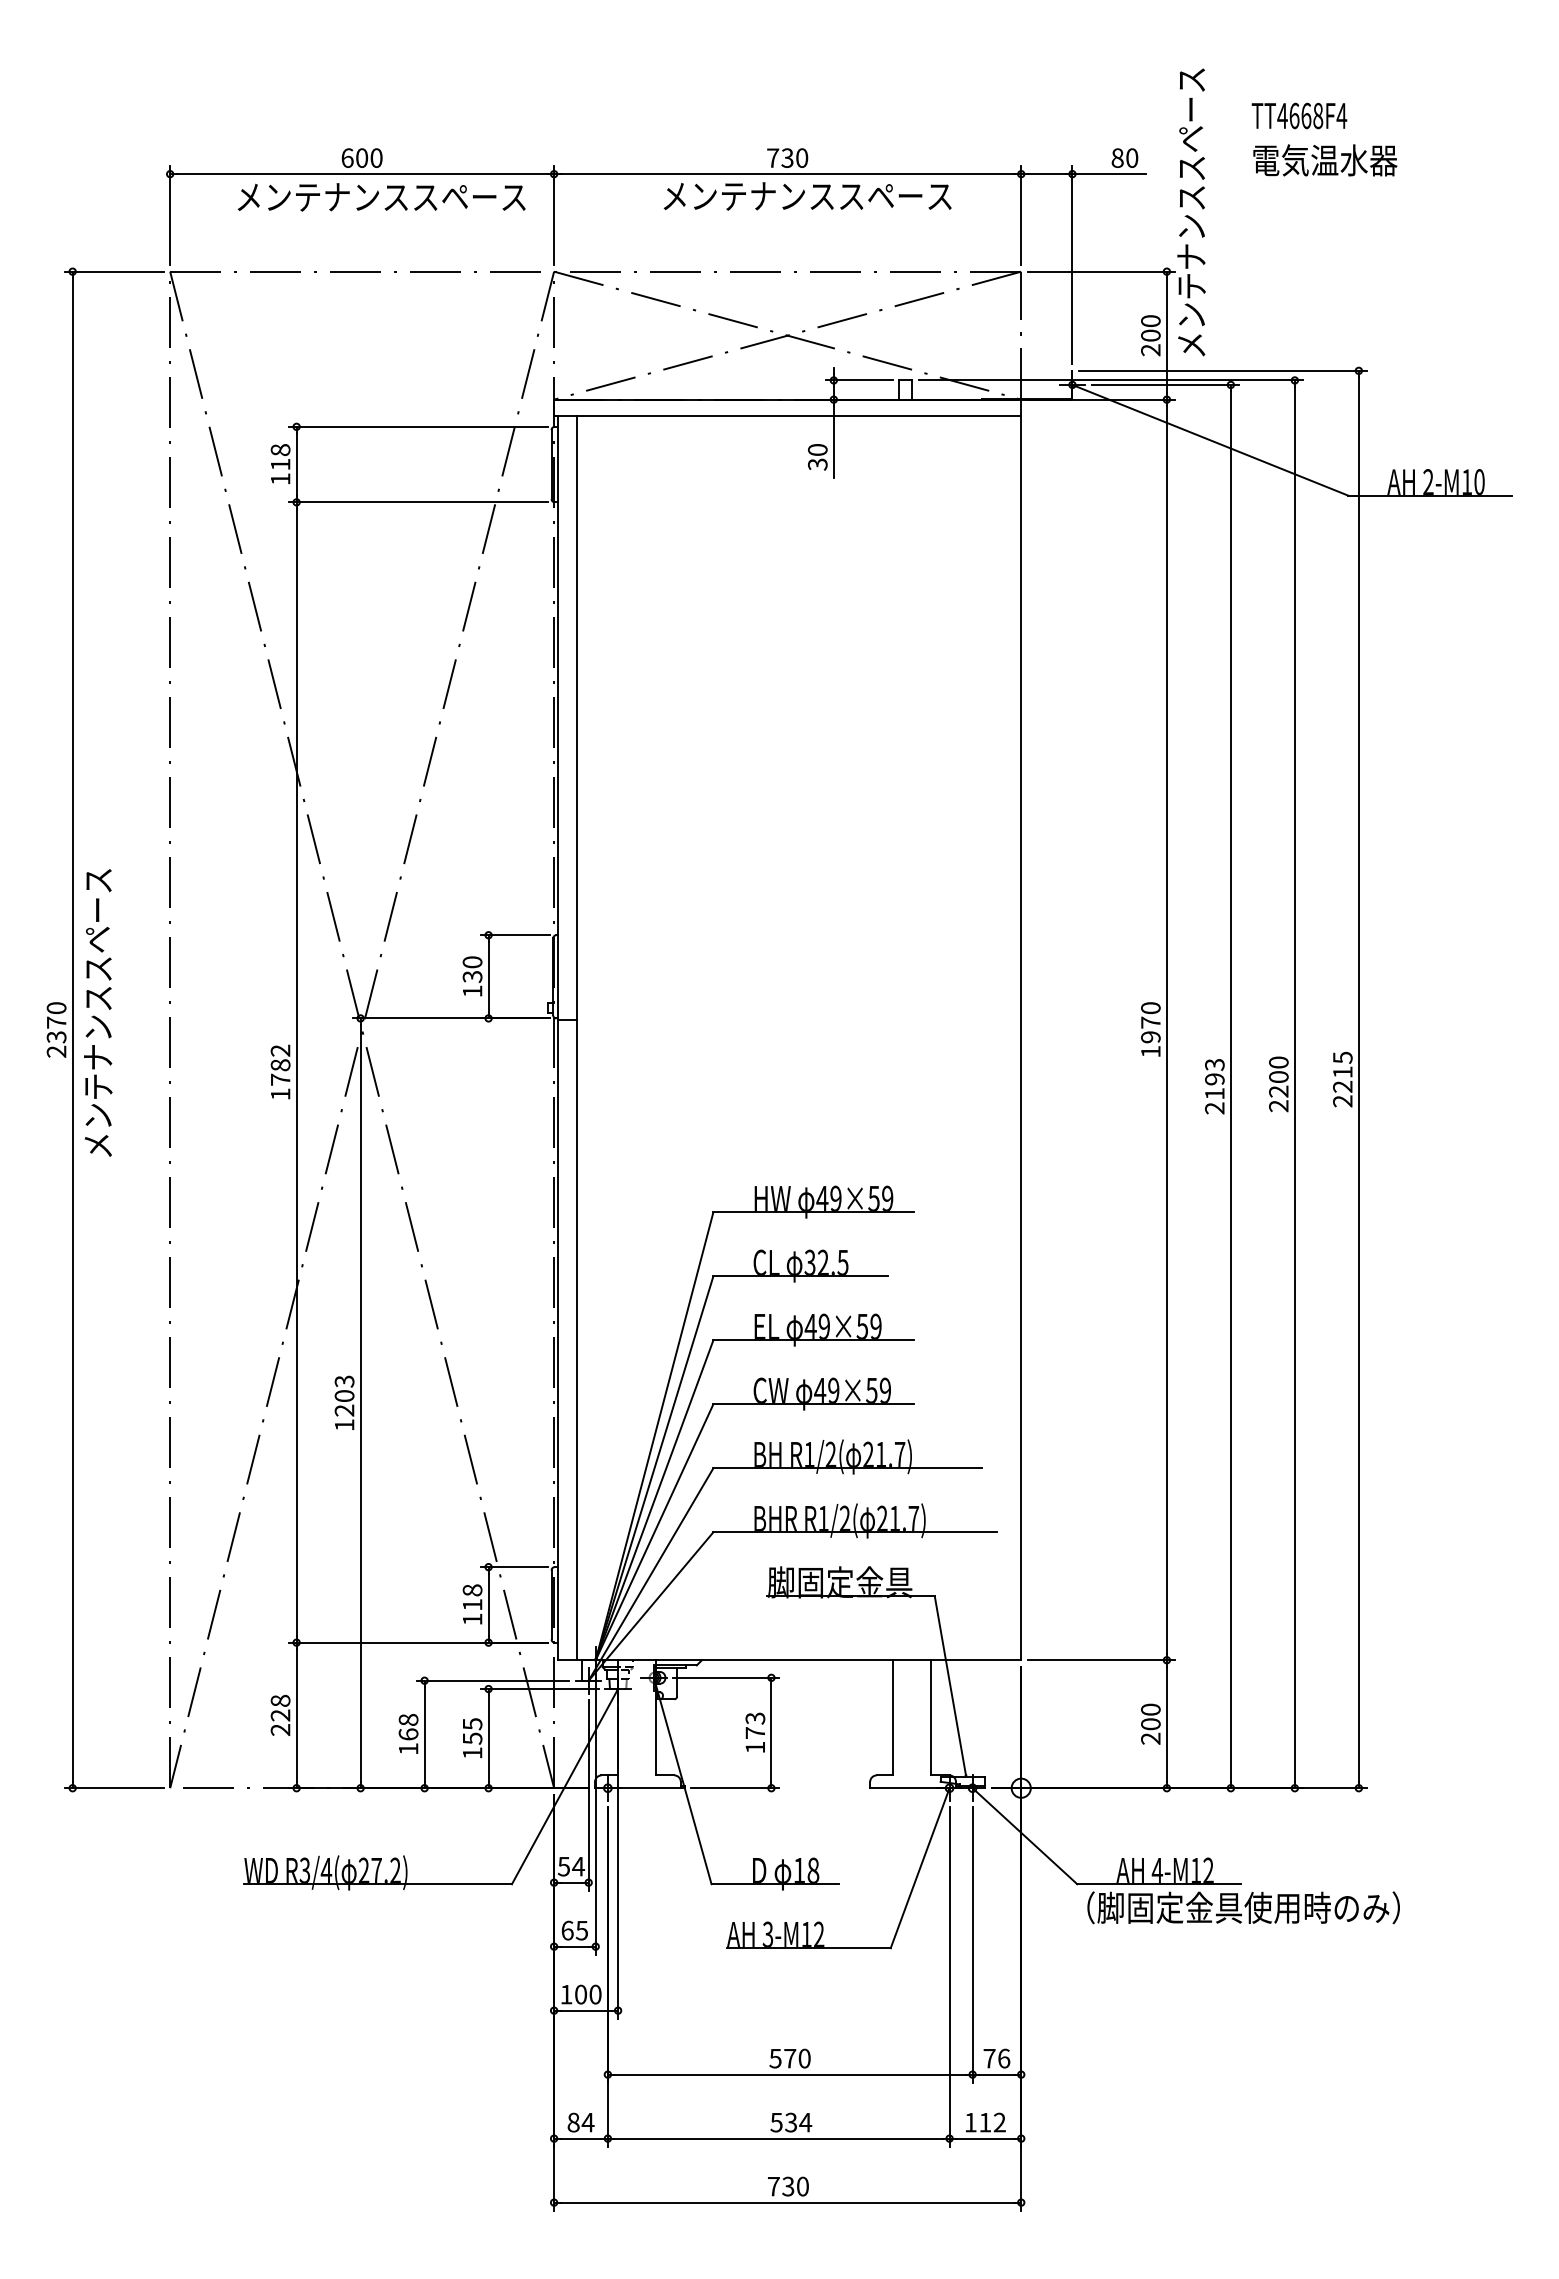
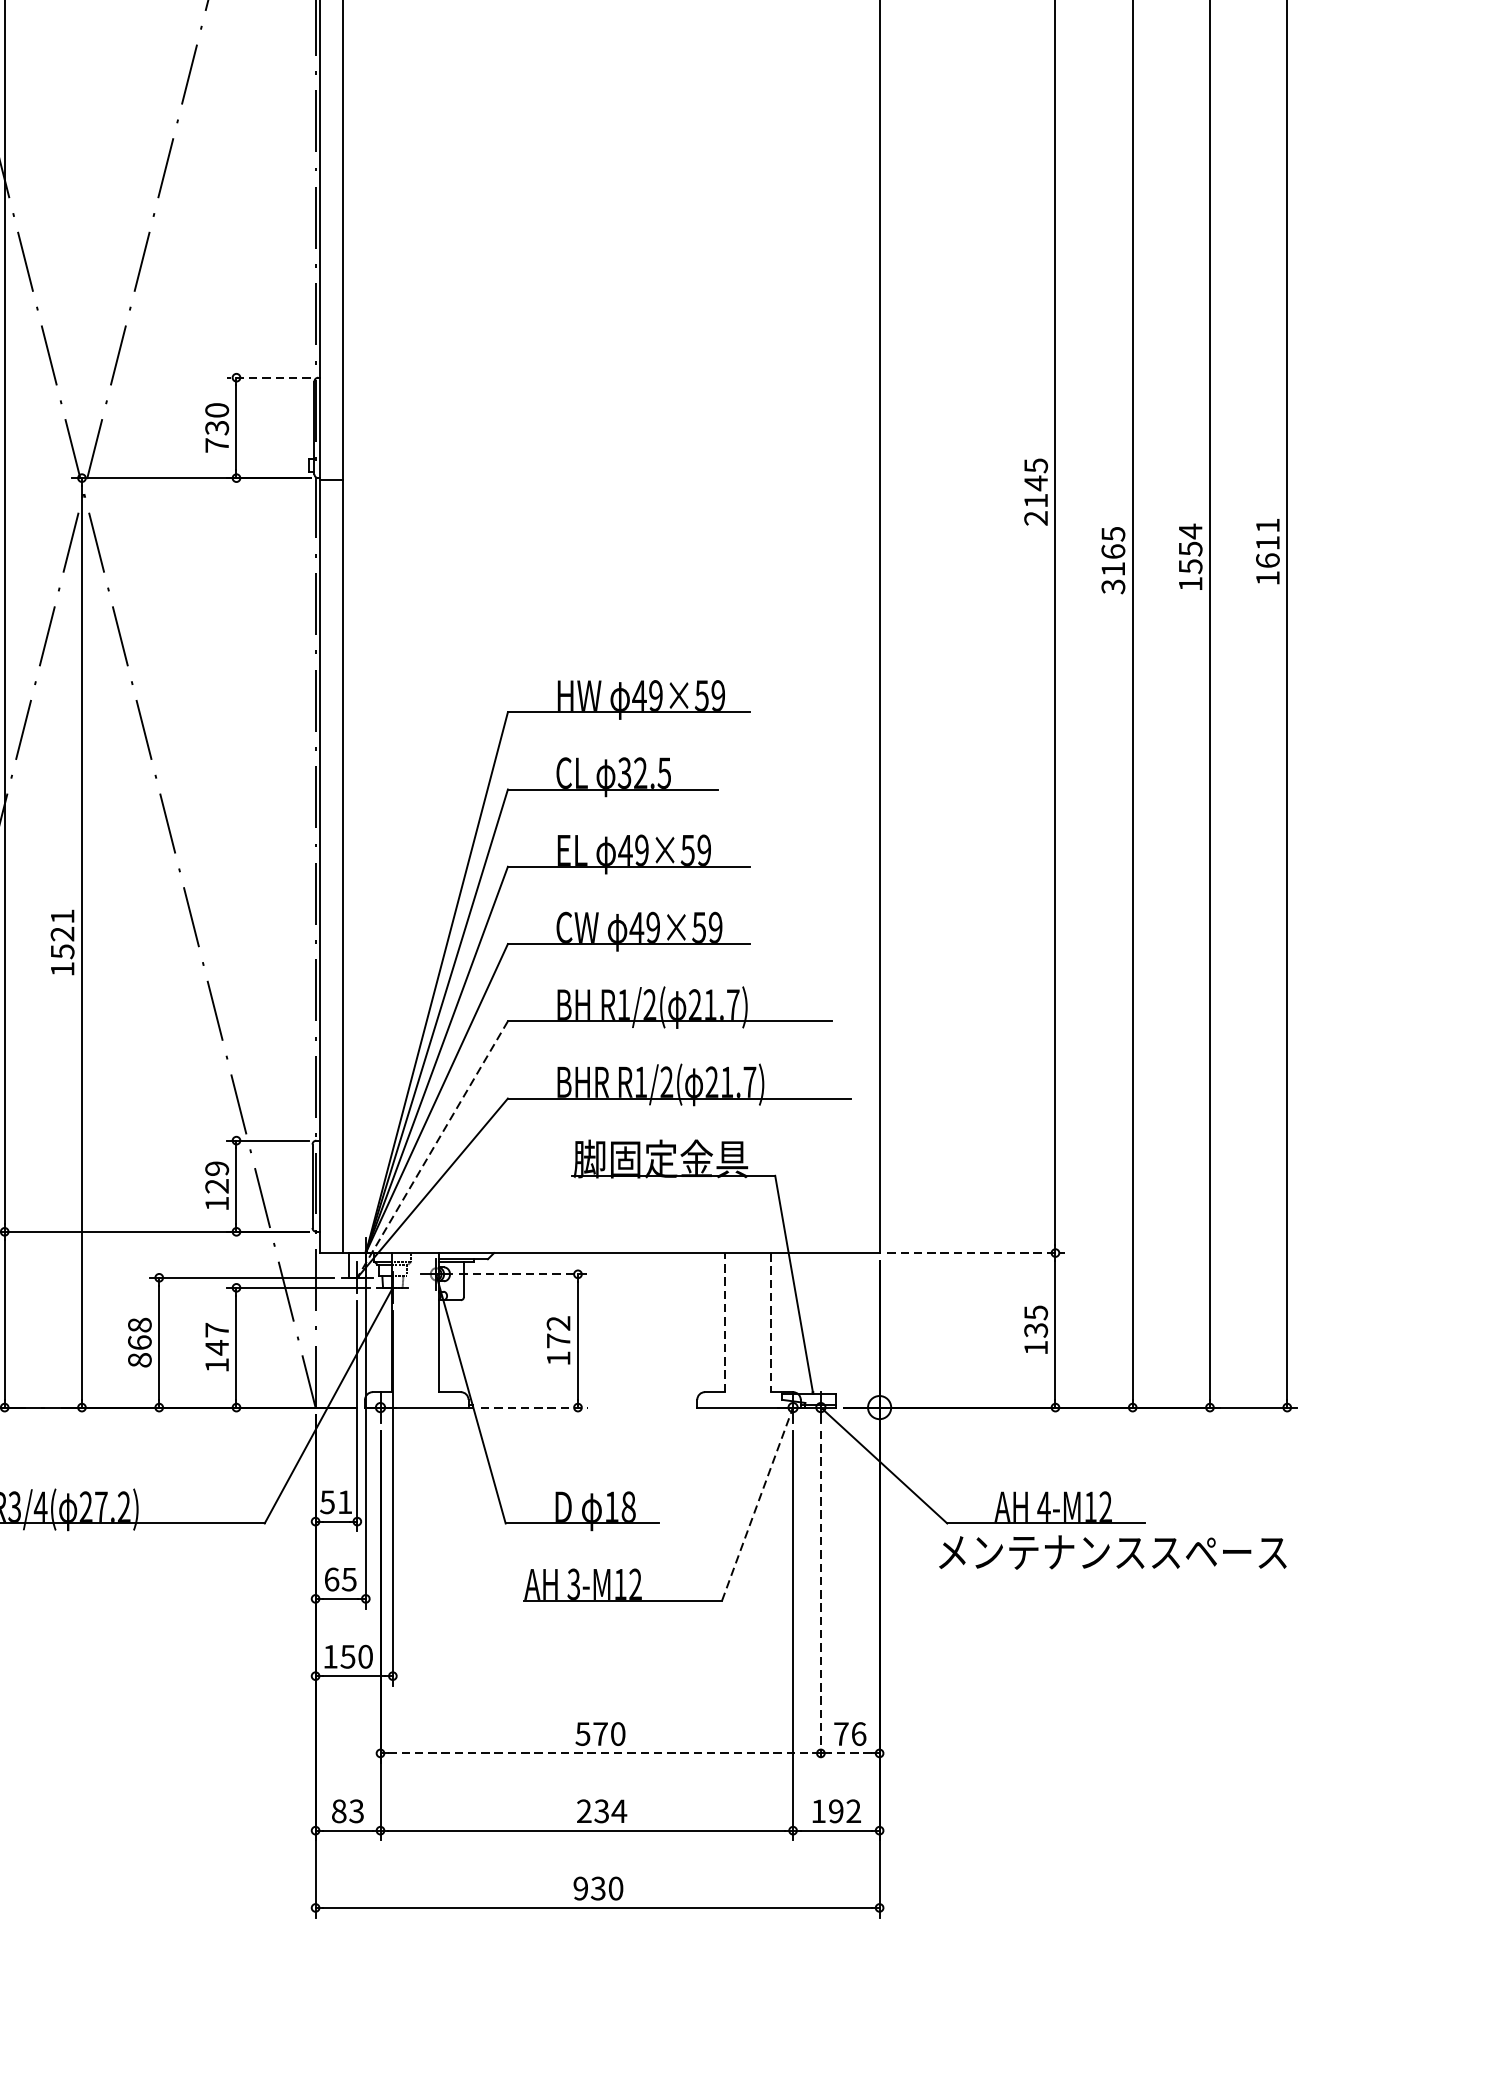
line: (515, 935) -> (268, 378), solid -> dashed
text: (472, 991) -> (217, 445), 130 -> 730
text: (1150, 1029) -> (1035, 491), 1970 -> 2145
text: (1342, 1079) -> (1267, 551), 2215 -> 1611
text: (1278, 1084) -> (1190, 557), 2200 -> 1554
text: (1214, 1086) -> (1112, 560), 2193 -> 3165
text: (344, 1395) -> (62, 933), 1203 -> 1521
line: (650, 1574) -> (431, 1149), solid -> dashed
text: (472, 1597) -> (217, 1177), 118 -> 129
line: (1101, 1660) -> (976, 1253), solid -> dashed
line: (726, 1677) -> (523, 1273), solid -> dashed
line: (892, 1717) -> (724, 1322), solid -> dashed
line: (931, 1717) -> (771, 1322), solid -> dashed
text: (755, 1718) -> (558, 1323), 173 -> 172
text: (1150, 1723) -> (1035, 1329), 200 -> 135
text: (472, 1731) -> (217, 1339), 155 -> 147
text: (408, 1748) -> (139, 1359), 168 -> 868
line: (735, 1788) -> (534, 1407), solid -> dashed
text: (578, 1866) -> (345, 1502), 54 -> 51
line: (920, 1867) -> (757, 1503), solid -> dashed
text: (1234, 1907) -> (1137, 1551), （脚固定金具使用時のみ） -> メンテナンススペース
line: (972, 1945) -> (820, 1597), solid -> dashed
text: (580, 1994) -> (347, 1656), 100 -> 150
line: (790, 2074) -> (601, 1753), solid -> dashed
line: (996, 2074) -> (849, 1753), solid -> dashed
text: (587, 2122) -> (355, 1811), 84 -> 83
text: (776, 2122) -> (584, 1811), 534 -> 234
text: (985, 2122) -> (836, 1811), 112 -> 192
text: (773, 2186) -> (580, 1888), 730 -> 930

